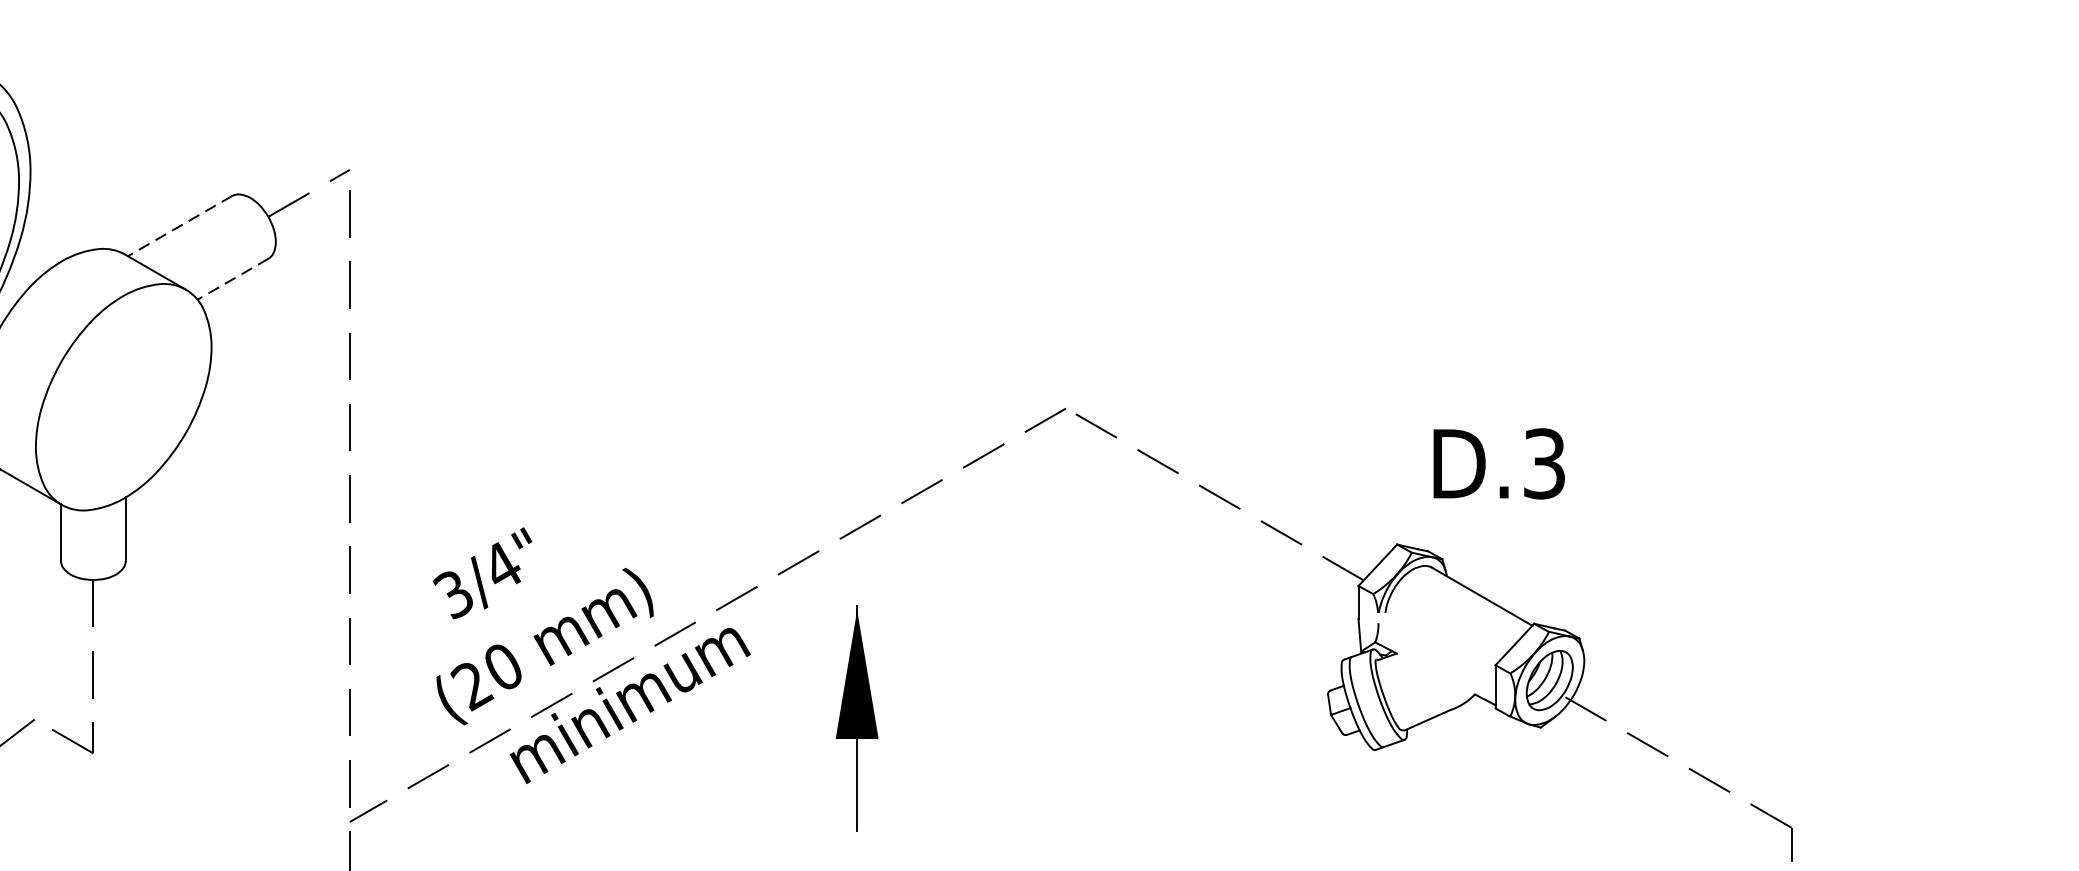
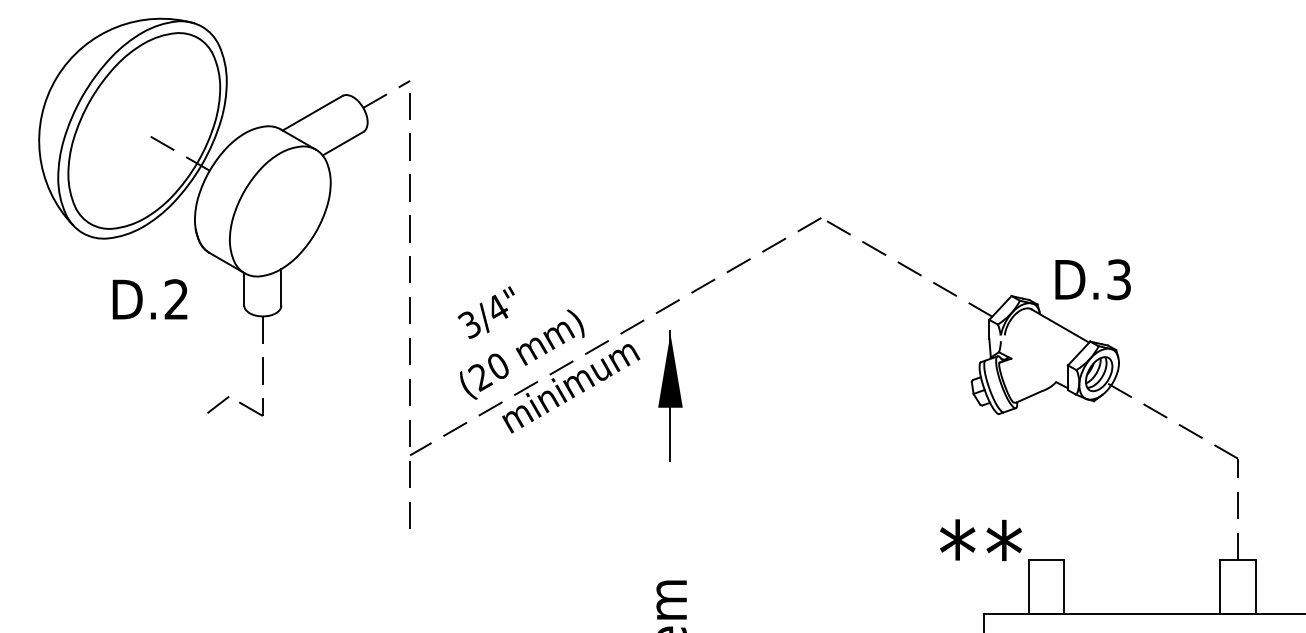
line: (179, 226) -> (312, 113), dashed -> solid
line: (233, 278) -> (343, 143), dashed -> solid
text: (1498, 463) -> (1092, 279), moved
part: (857, 717) -> (670, 395), moved

